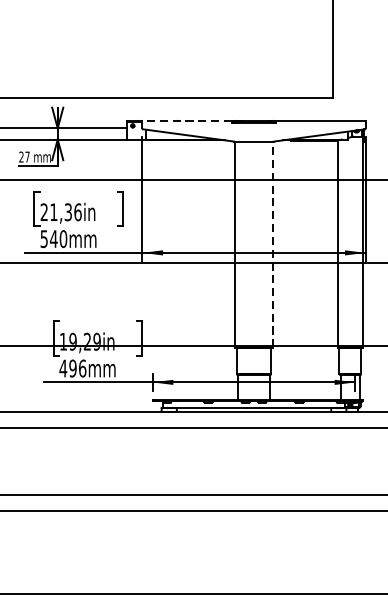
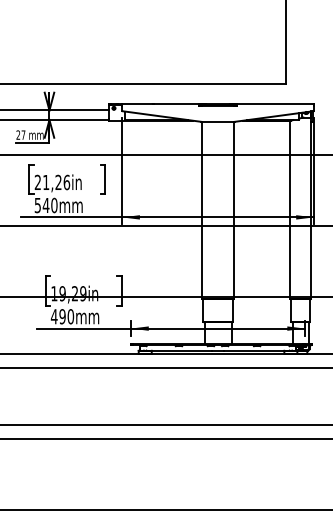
line: (187, 121) -> (160, 104), dashed -> solid
text: (68, 212) -> (58, 182), 21,36in -> 21,26in
line: (273, 243) -> (234, 209), dashed -> solid
text: (82, 368) -> (70, 316), 496mm -> 490mm

